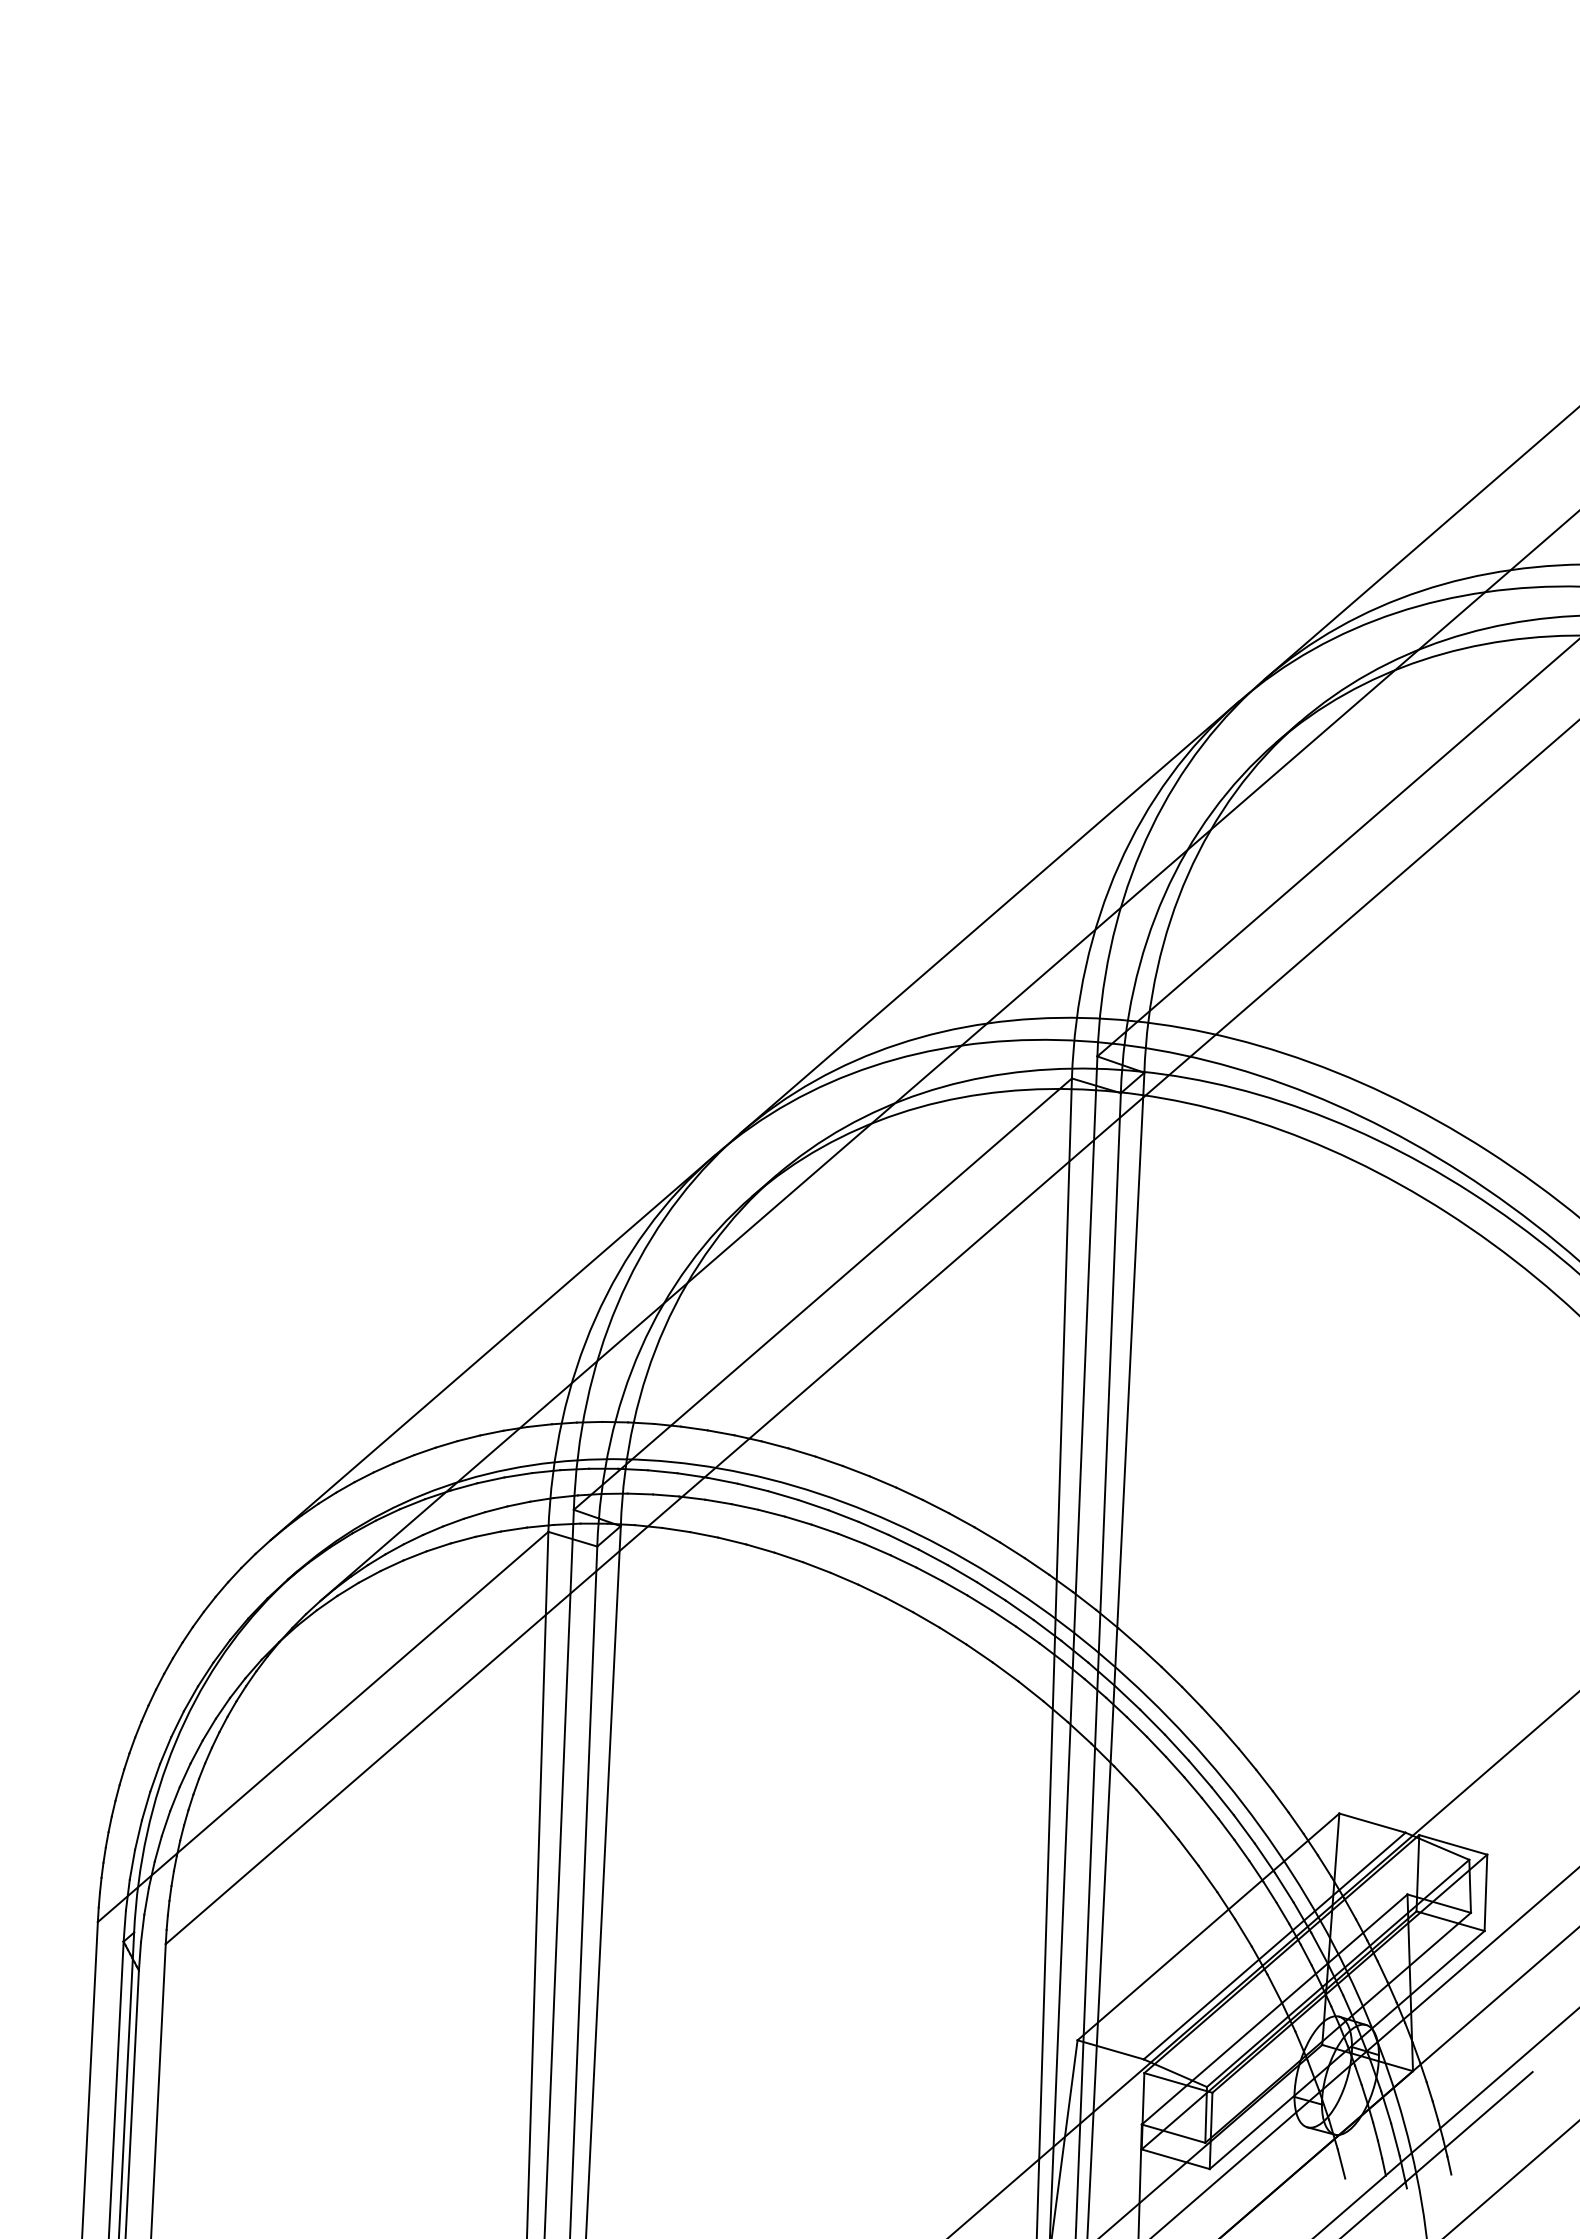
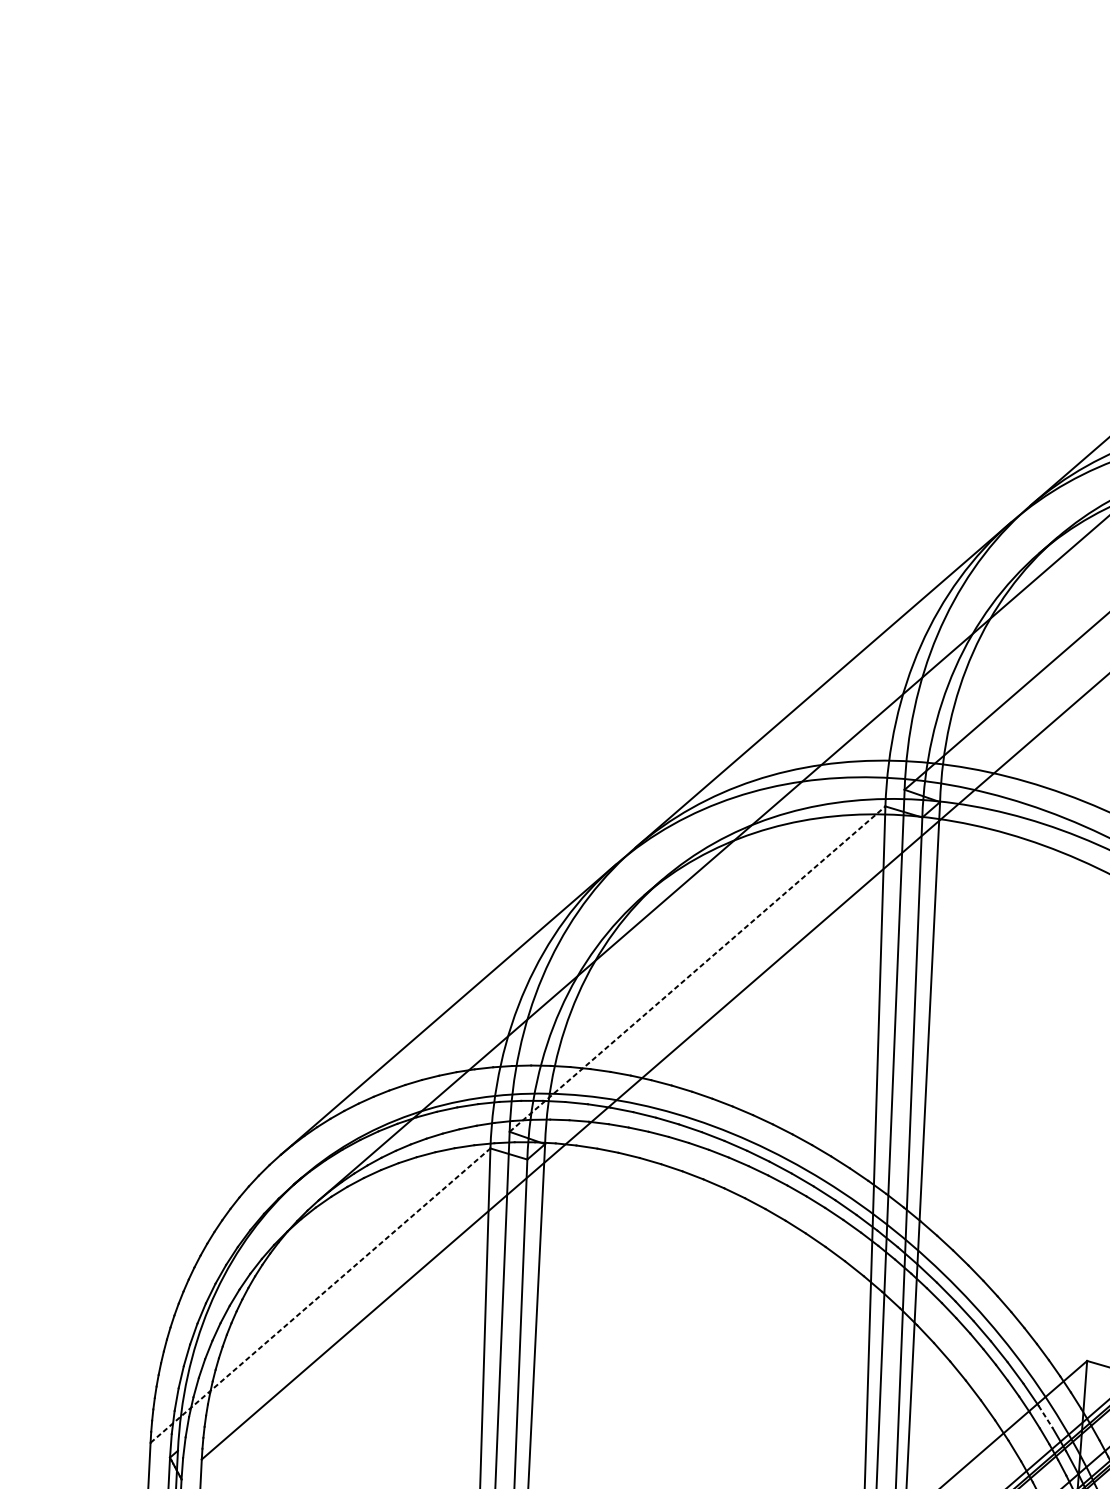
line: (823, 1293) -> (697, 968), solid -> dashed
line: (323, 1726) -> (320, 1295), solid -> dashed
line: (1284, 1887) -> (1045, 1416), solid -> dashed

